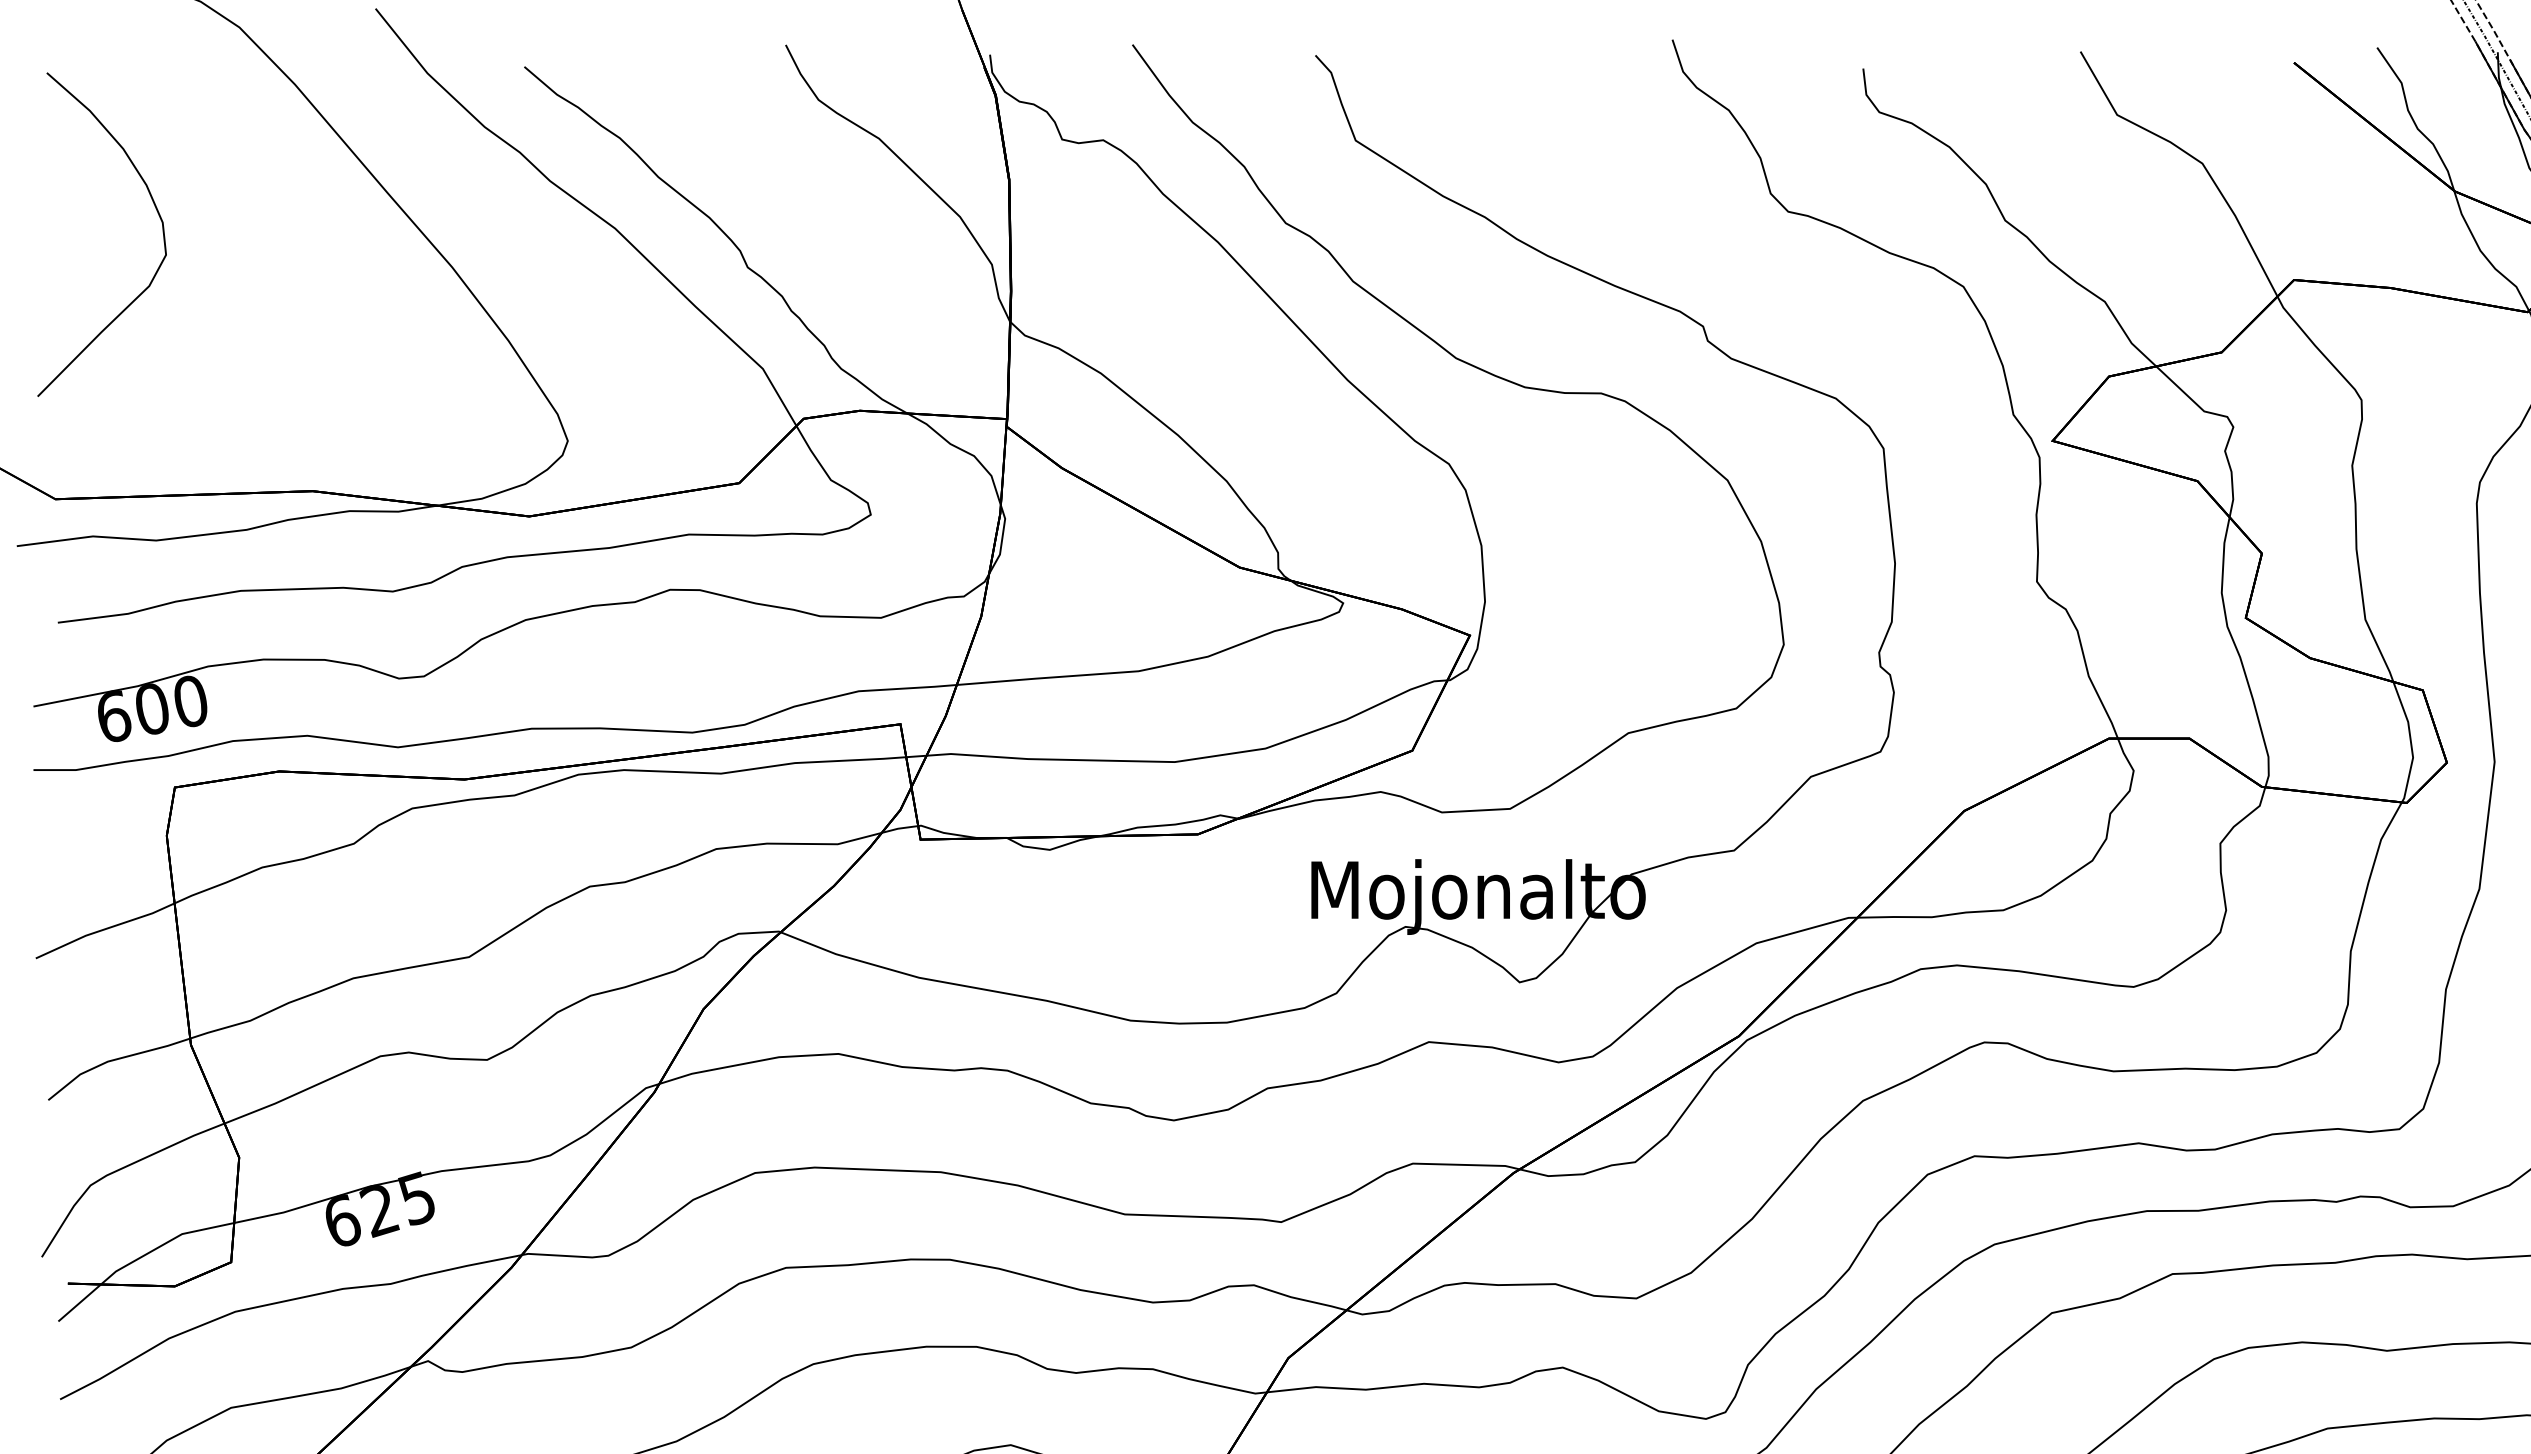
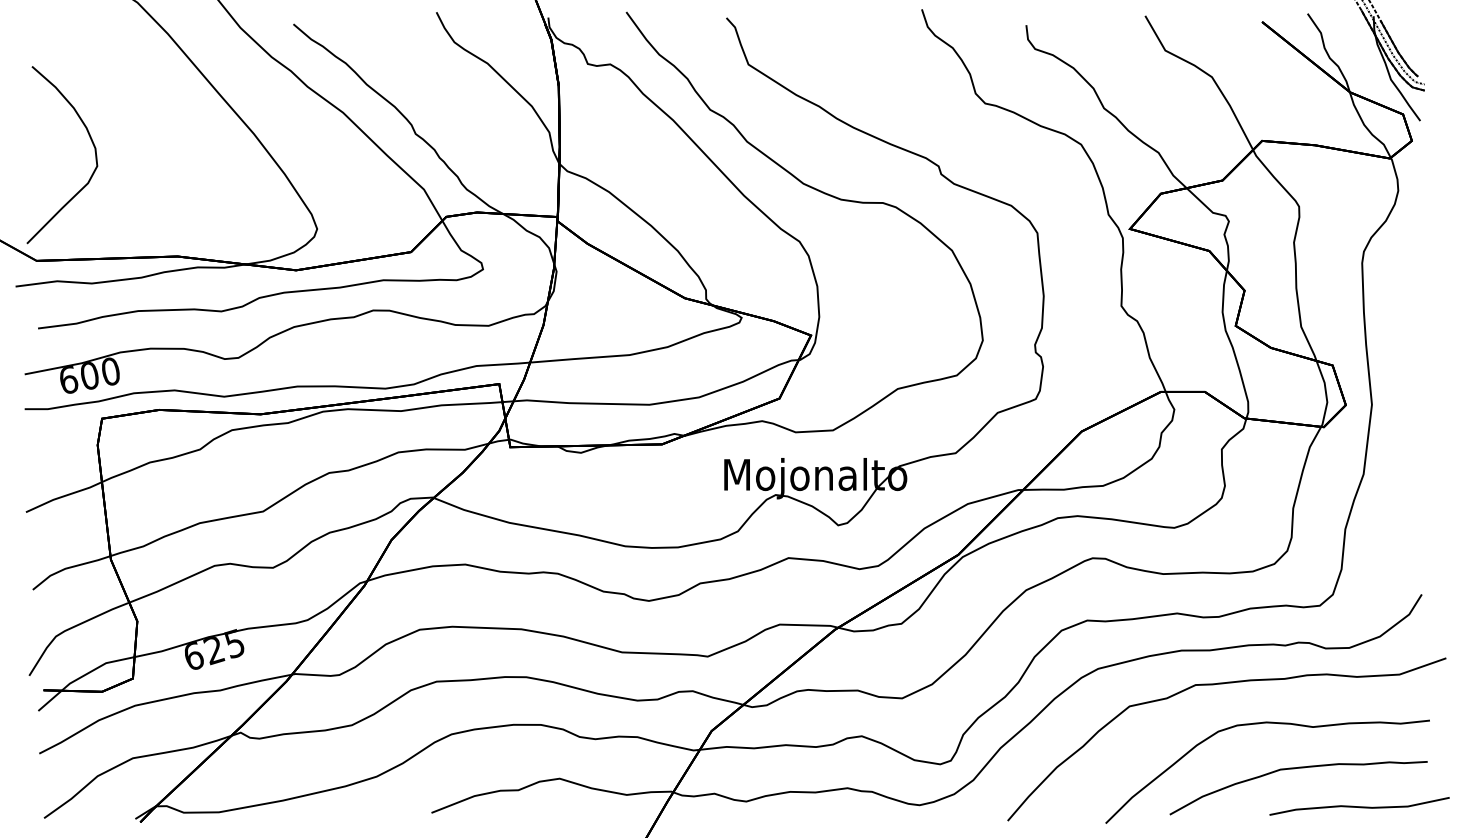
part: (155, 211) -> (91, 142), moved

